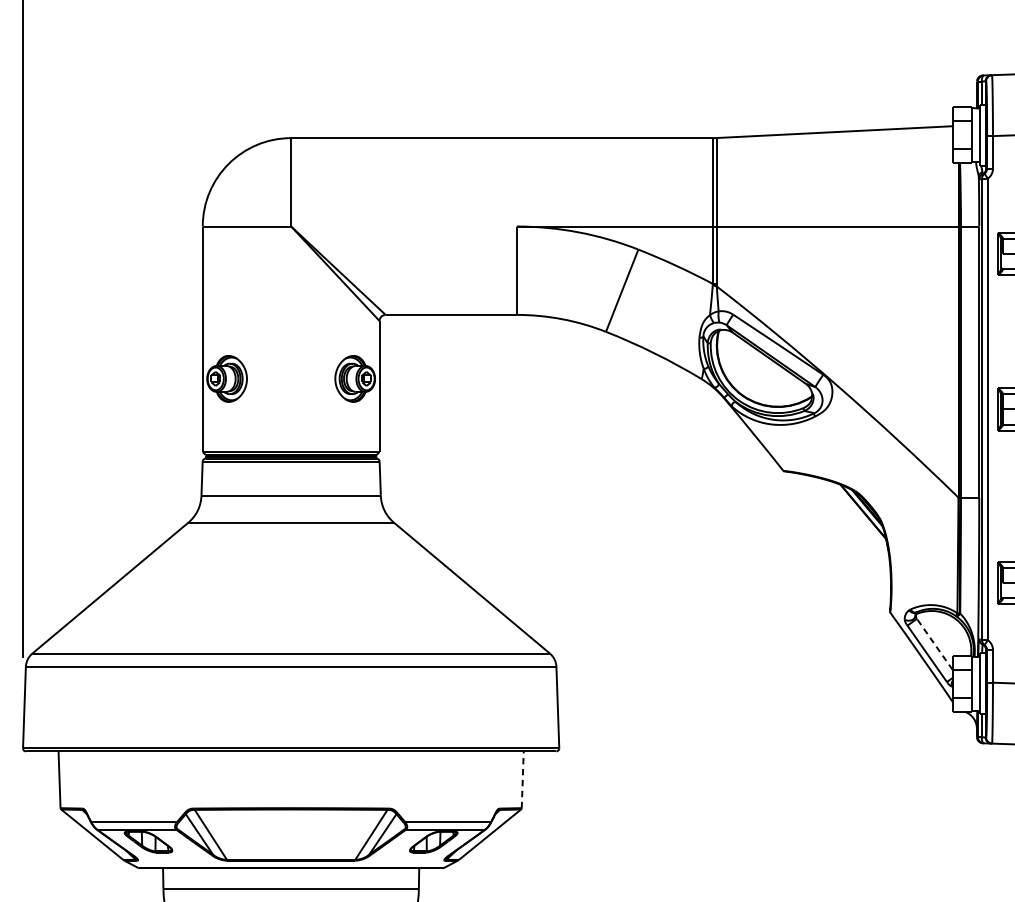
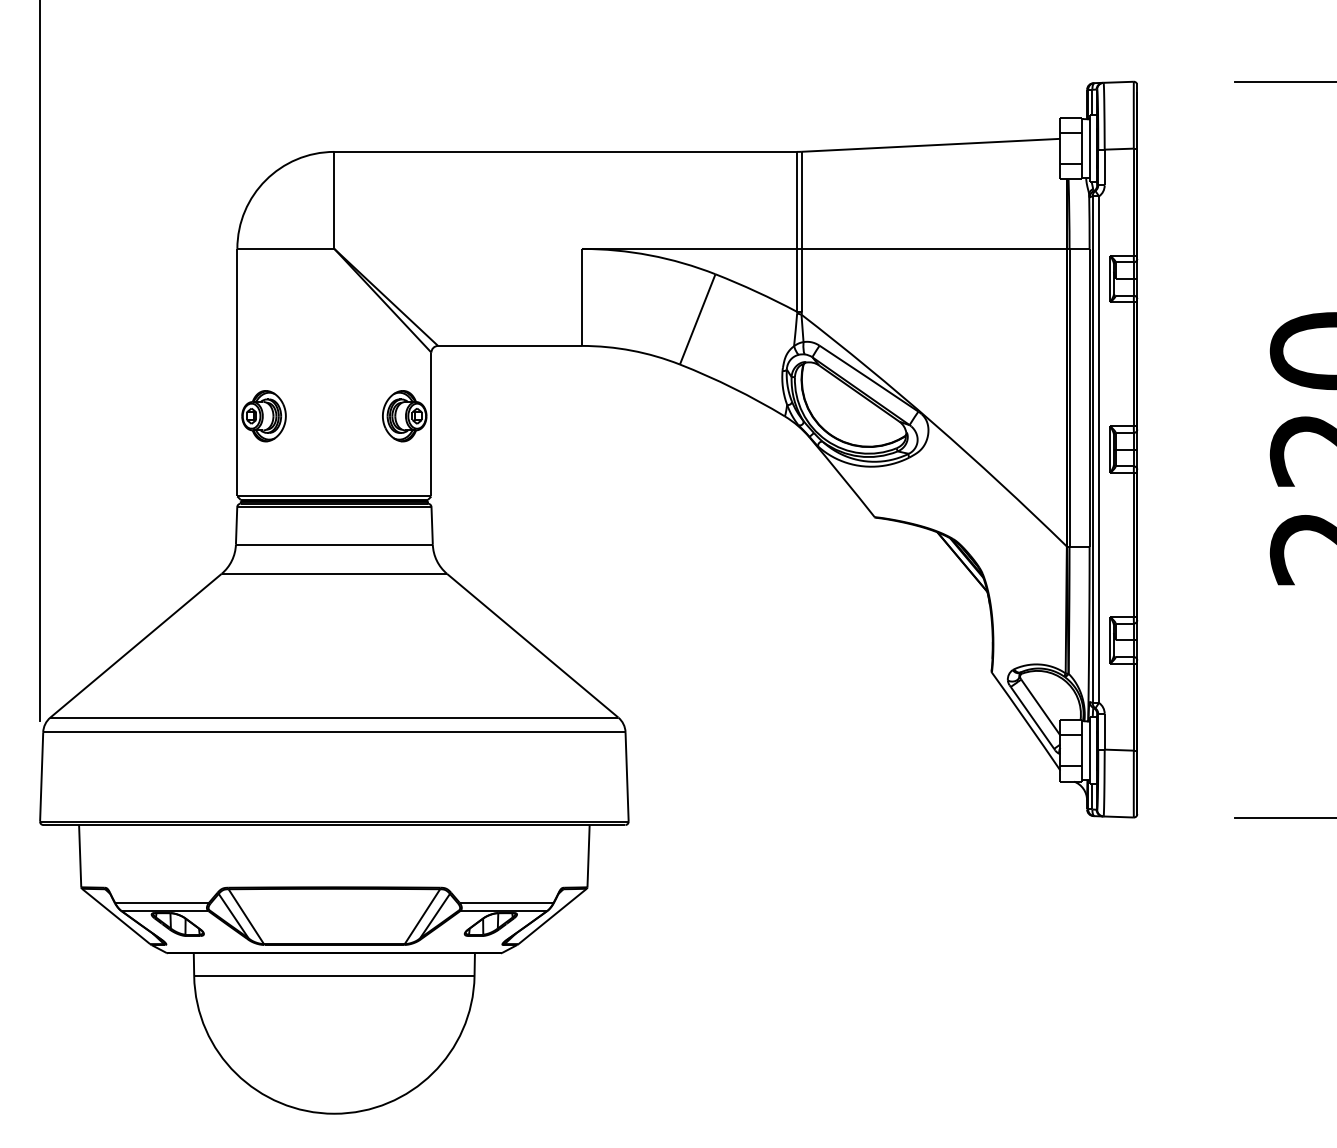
line: (934, 644) -> (1040, 707), dashed -> solid
line: (522, 779) -> (588, 855), dashed -> solid

